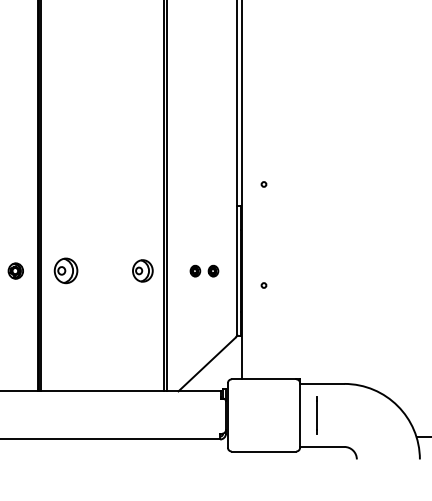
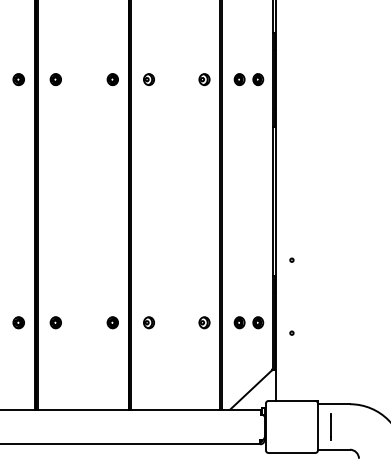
part: (65, 270) -> (148, 322), size x0.62
part: (142, 270) -> (204, 322), size x0.71
part: (203, 270) -> (248, 322), size x1.43

